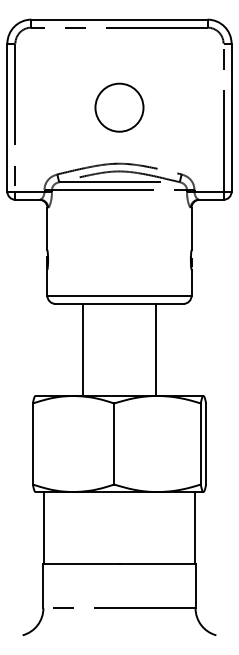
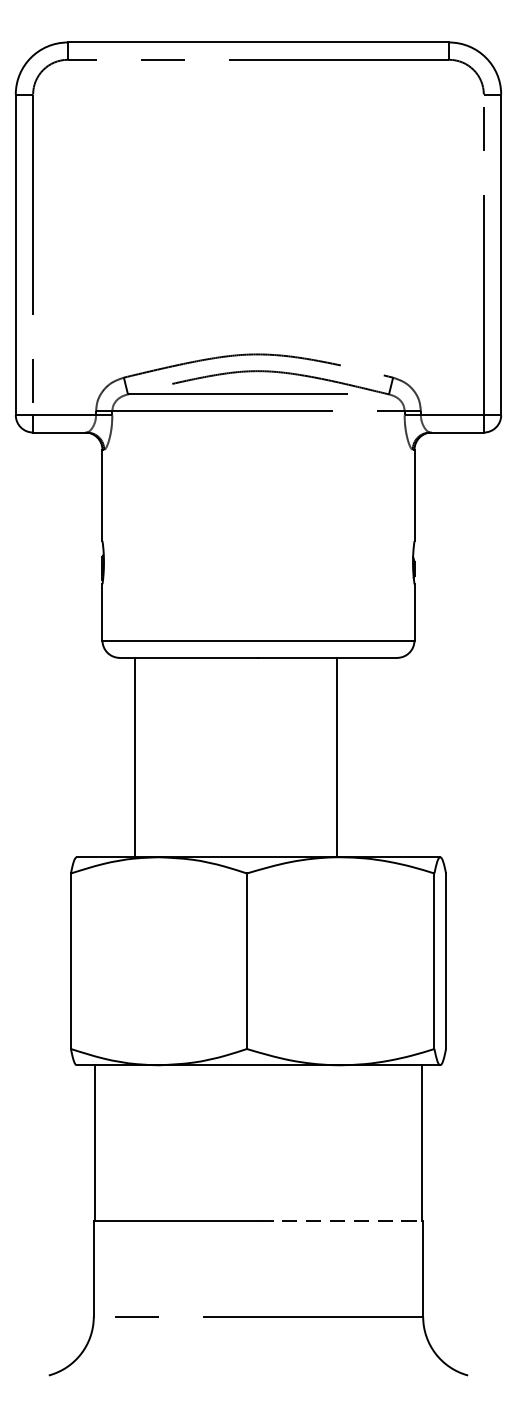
circle: (119, 107) -> (258, 232), removed
line: (83, 349) -> (135, 756), moved
line: (158, 564) -> (342, 1222), solid -> dashed

